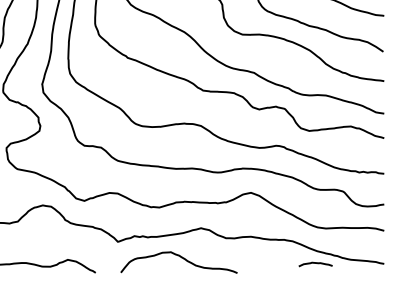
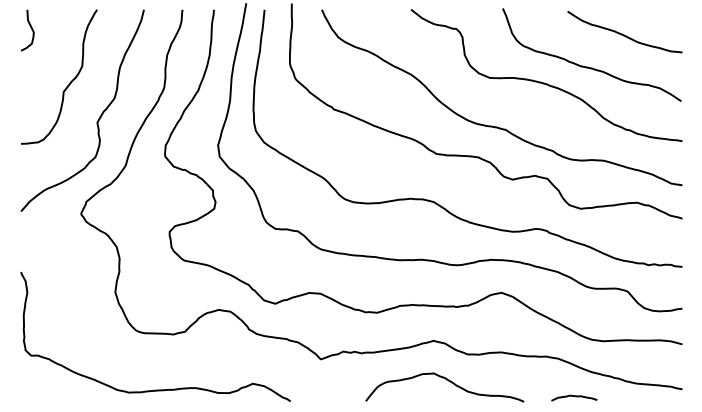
curve: (181, 258) -> (448, 381), moved
curve: (315, 263) -> (574, 396), moved

